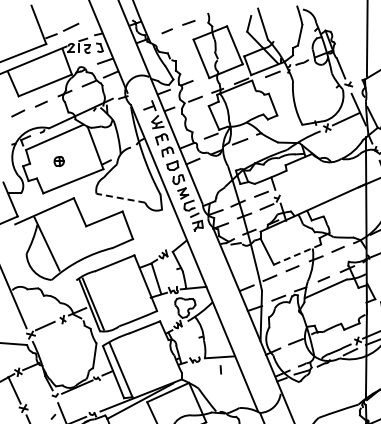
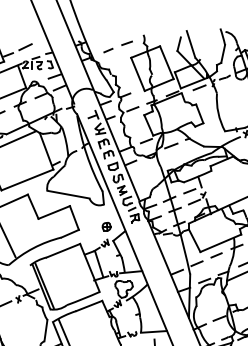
part: (58, 161) -> (106, 226), moved
line: (120, 198) -> (68, 194), dashed -> solid
line: (297, 254) -> (220, 243), dashed -> solid

